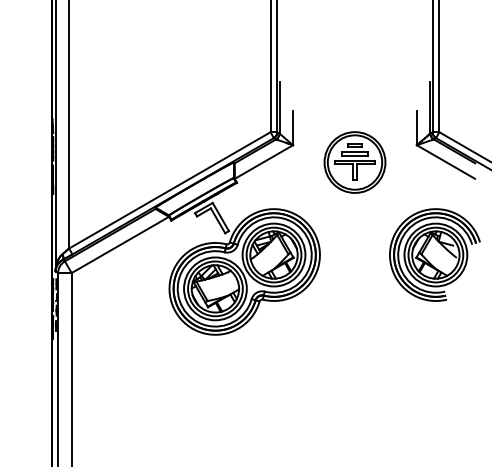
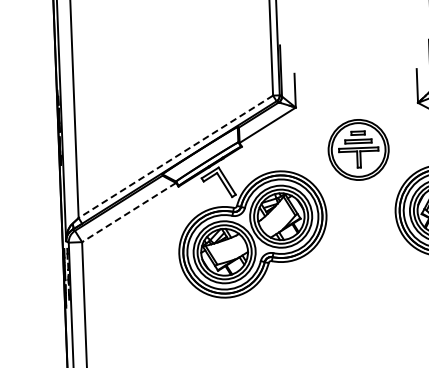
part: (354, 162) -> (358, 149), moved
line: (169, 190) -> (175, 156), solid -> dashed
line: (119, 245) -> (128, 213), solid -> dashed

